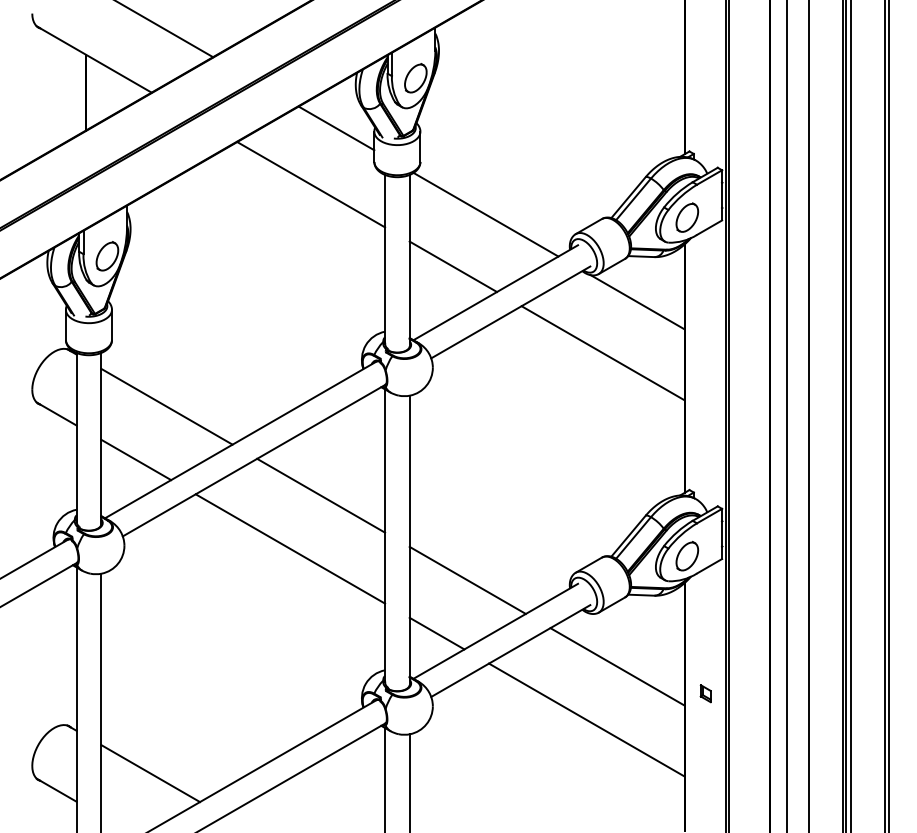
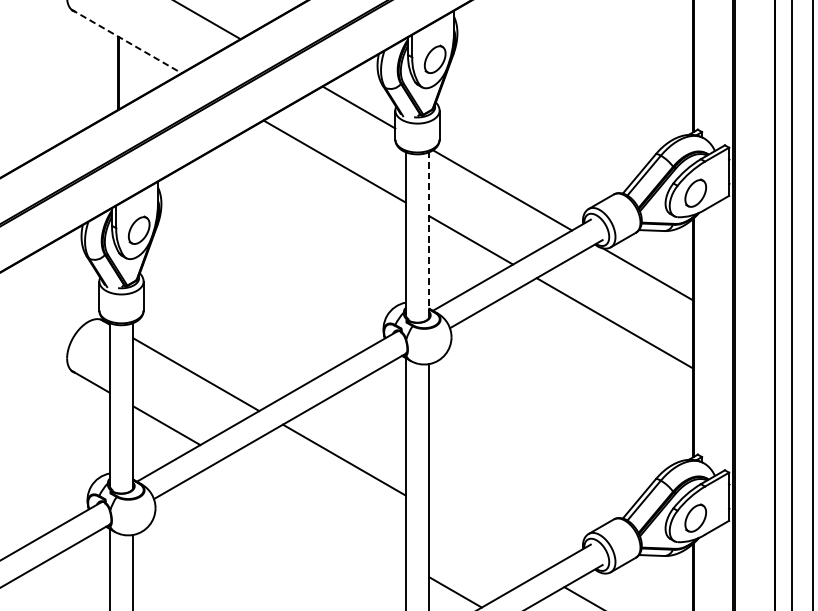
line: (94, 59) -> (126, 41), solid -> dashed
line: (409, 260) -> (429, 234), solid -> dashed
line: (290, 548) -> (314, 510), removed
line: (467, 579) -> (484, 540), removed

